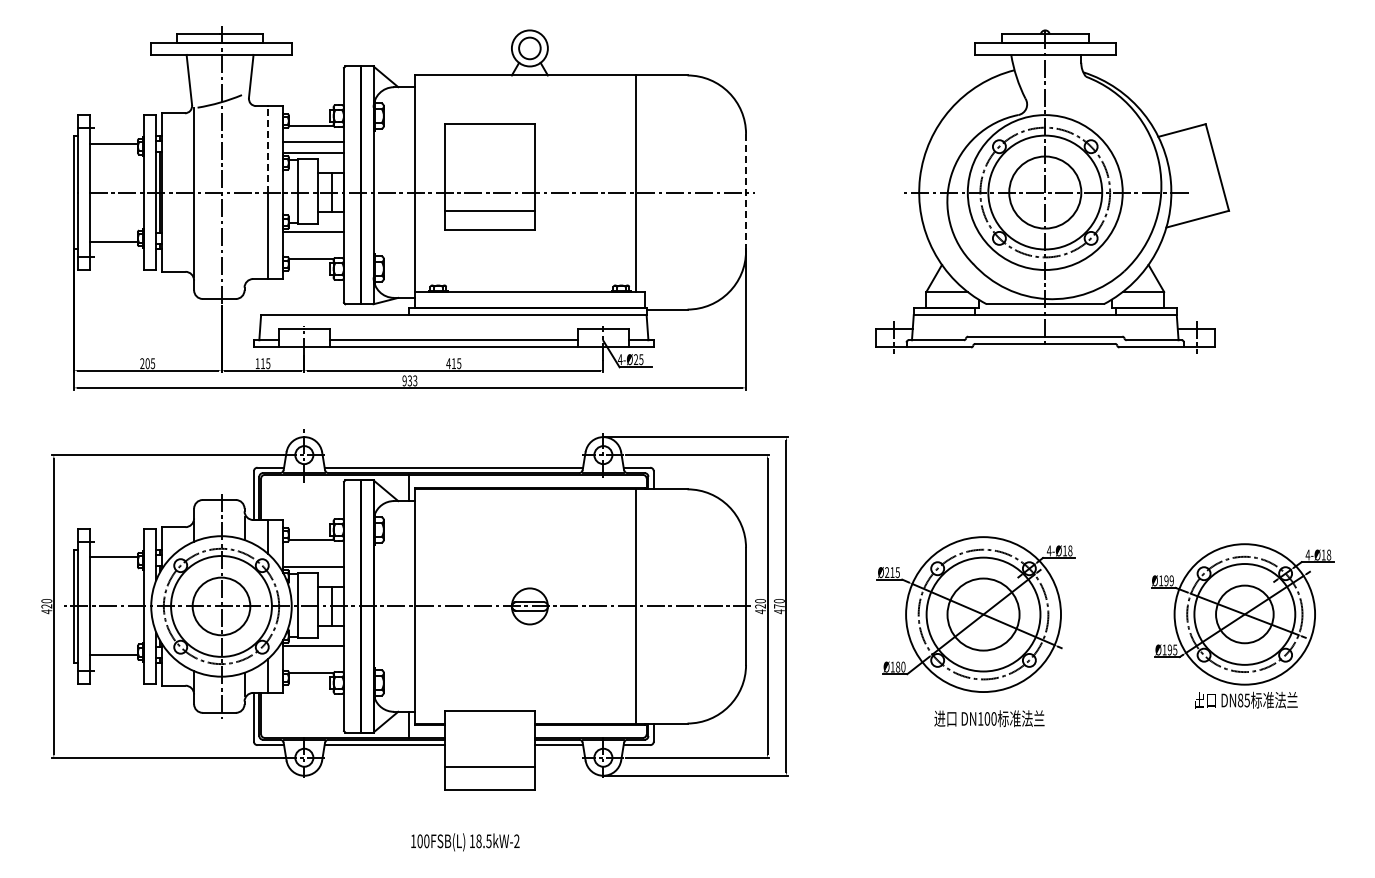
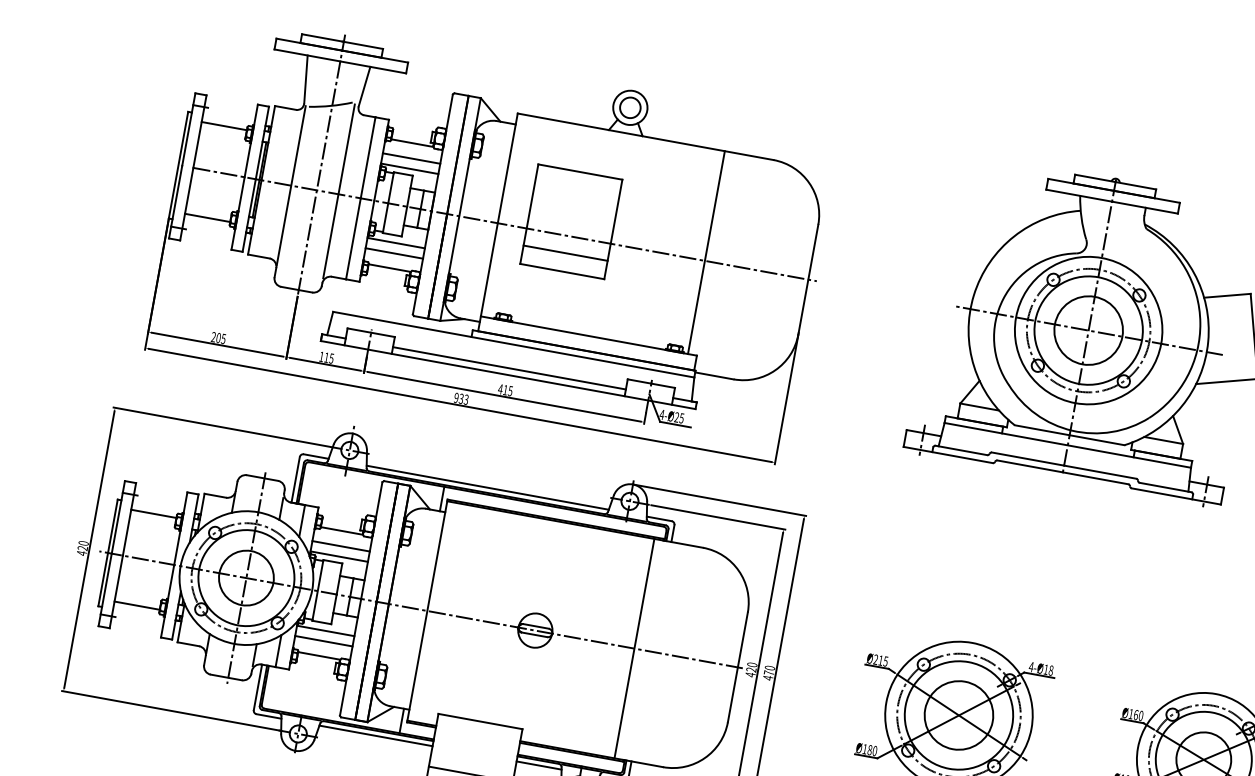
line: (268, 148) -> (368, 157), dashed -> solid
line: (244, 189) -> (338, 191), added
line: (746, 192) -> (808, 279), dashed -> solid
line: (312, 243) -> (393, 253), added
line: (312, 555) -> (340, 545), added
text: (1168, 580) -> (1138, 715), Ø199 -> Ø160
line: (312, 657) -> (323, 641), added

